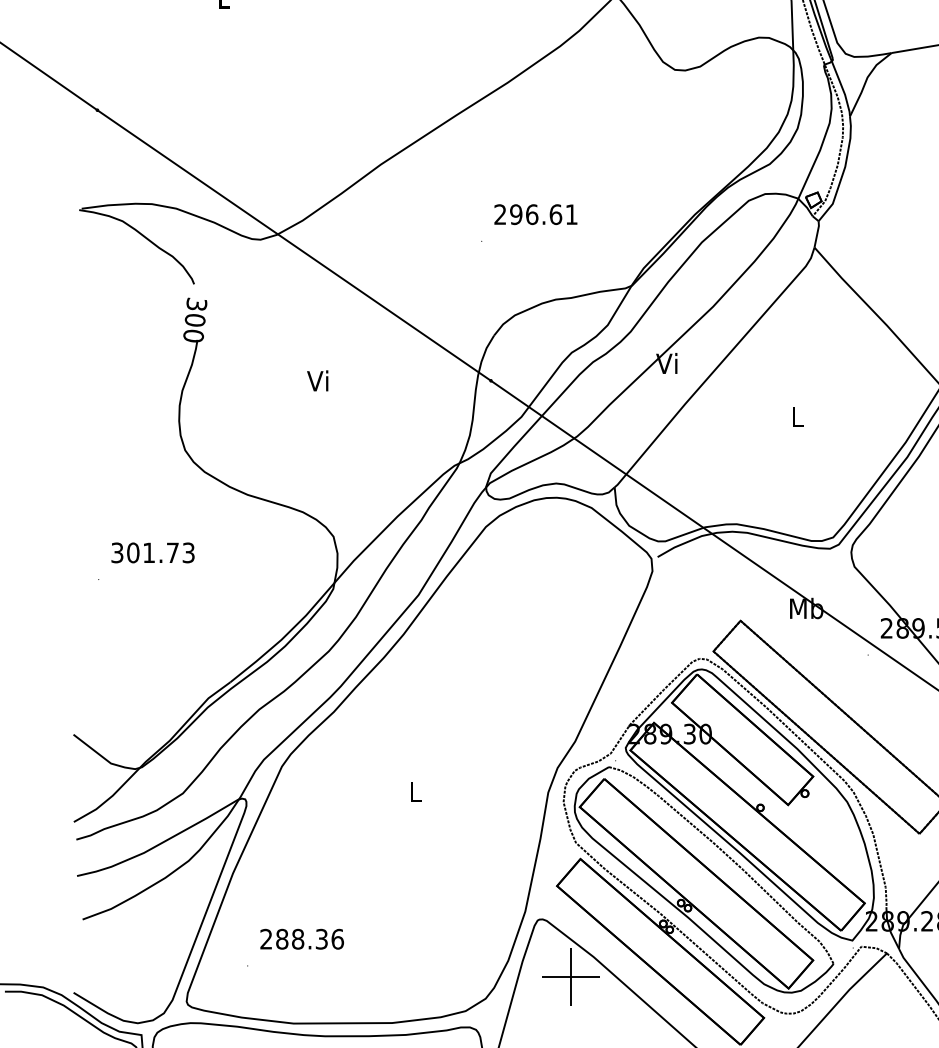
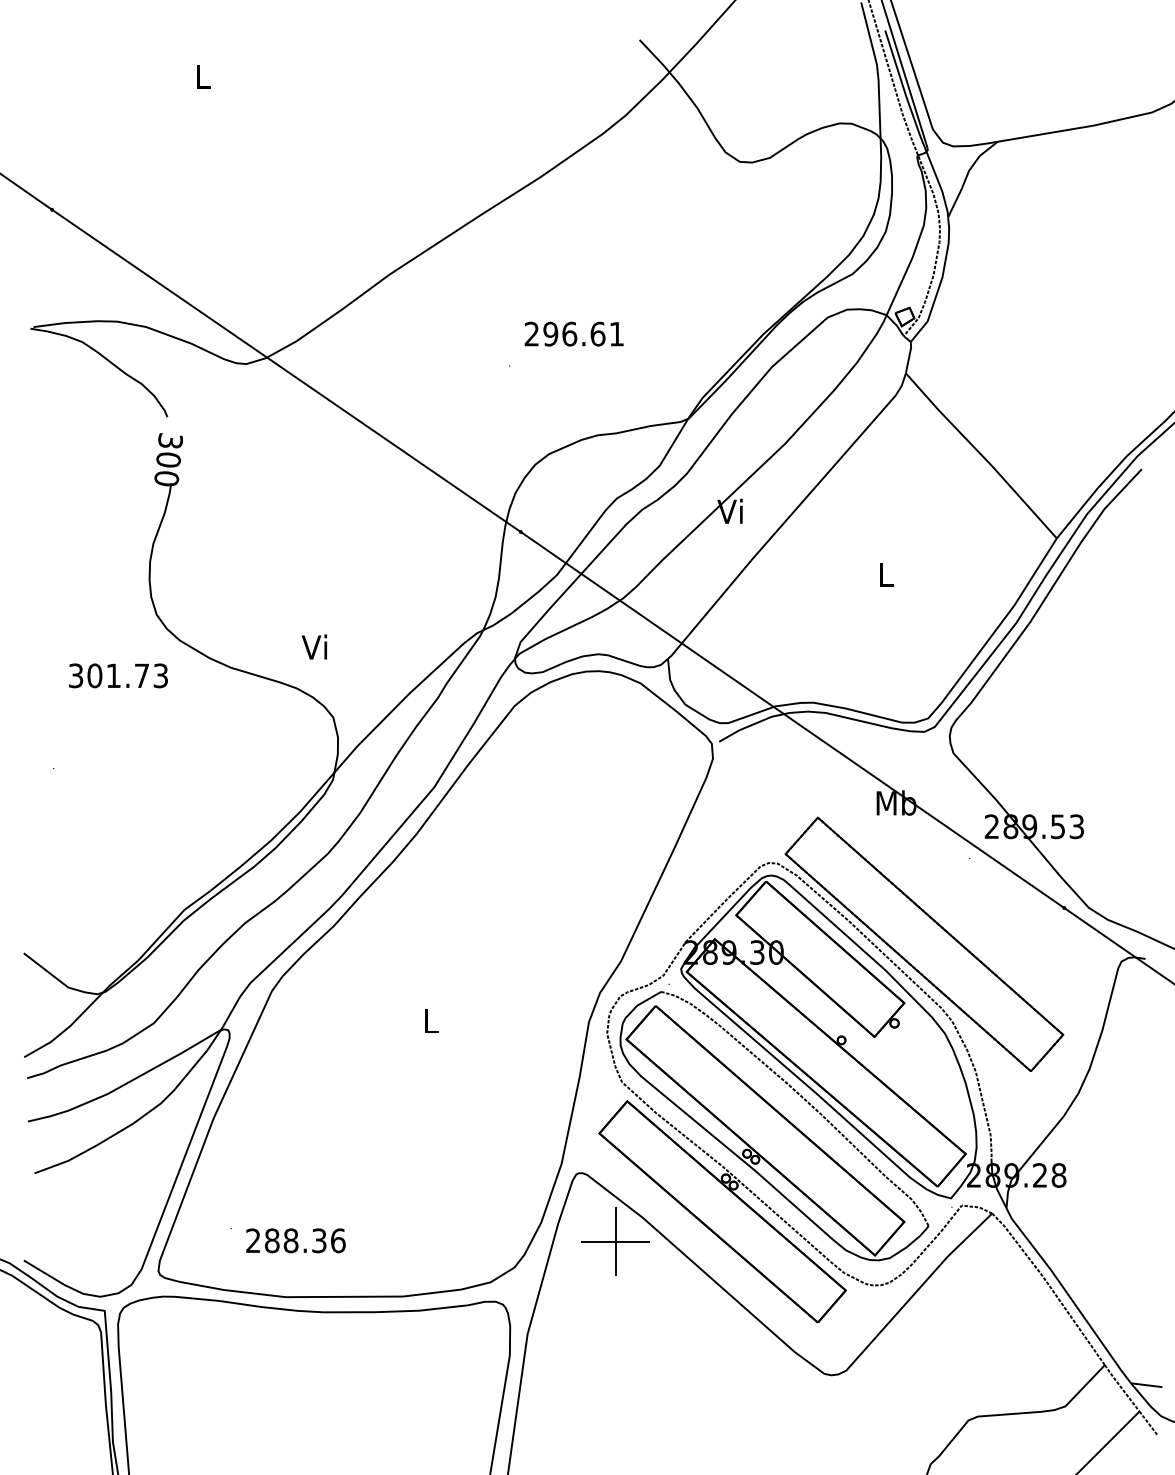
text: (316, 380) -> (313, 646), moved
text: (153, 552) -> (118, 675), moved
text: (301, 939) -> (295, 1240), moved

